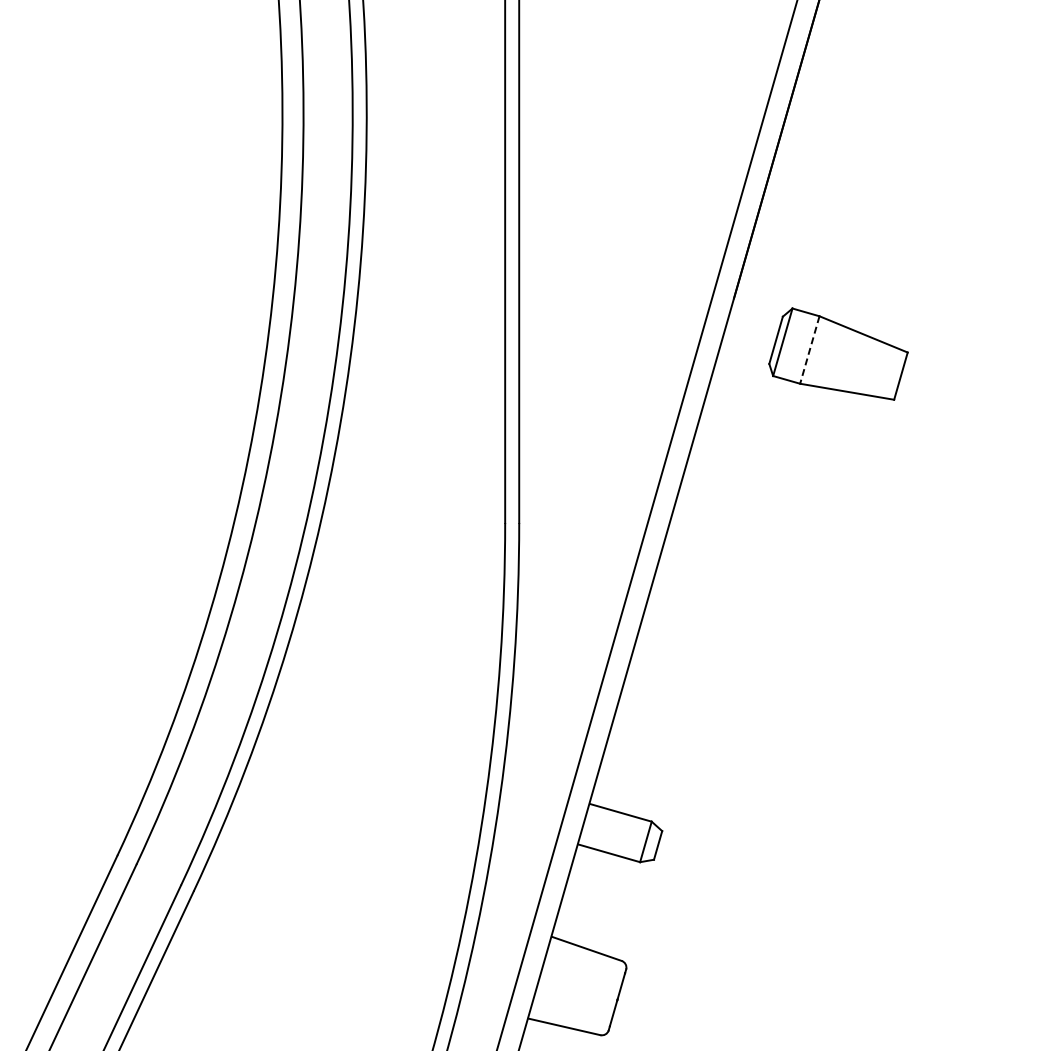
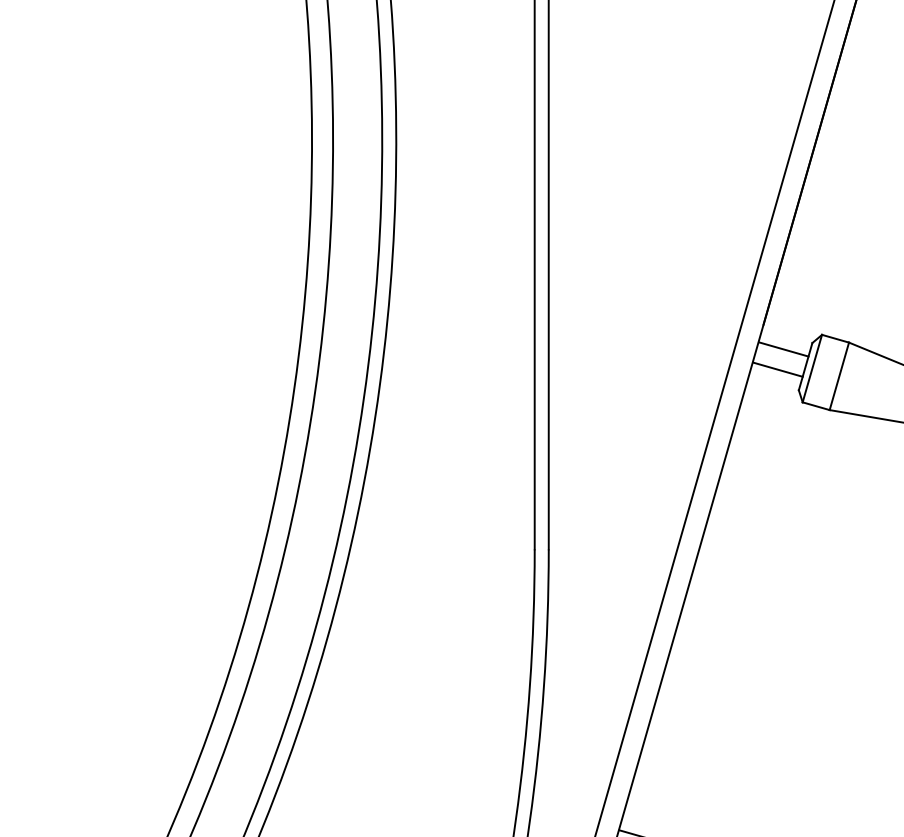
line: (753, 323) -> (783, 349), added
line: (748, 343) -> (778, 369), added
line: (809, 350) -> (839, 376), dashed -> solid

